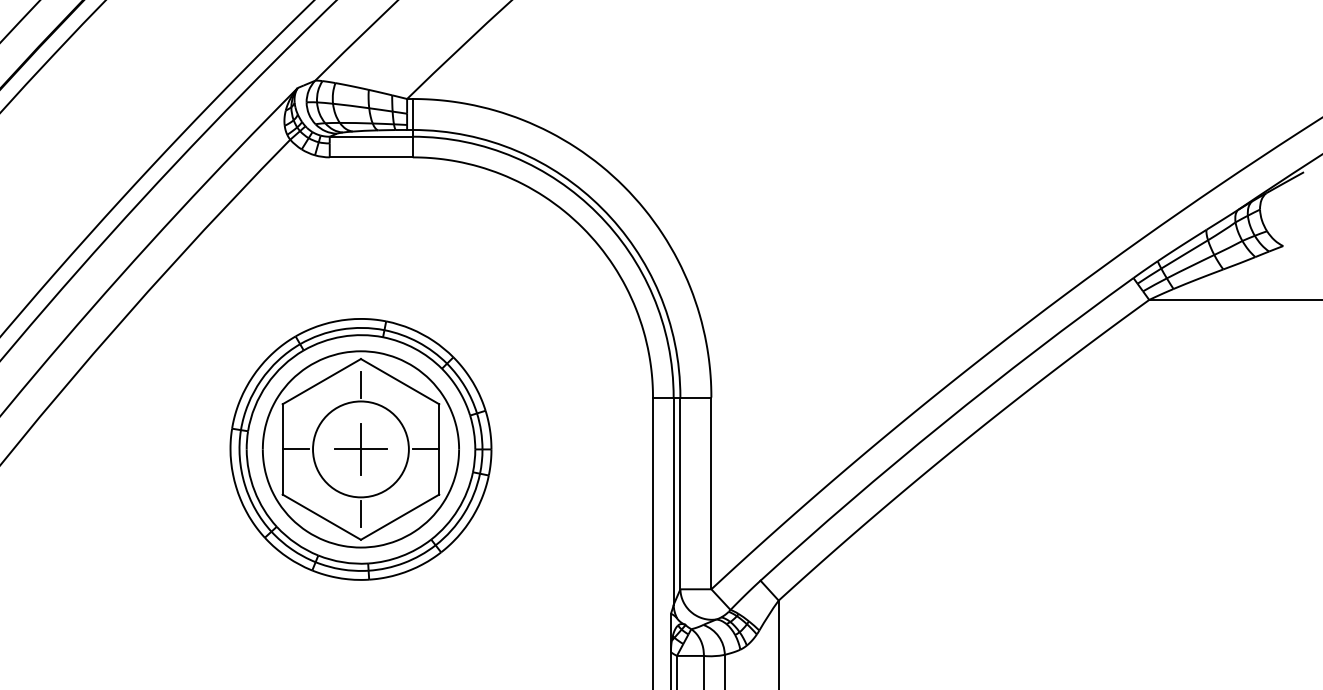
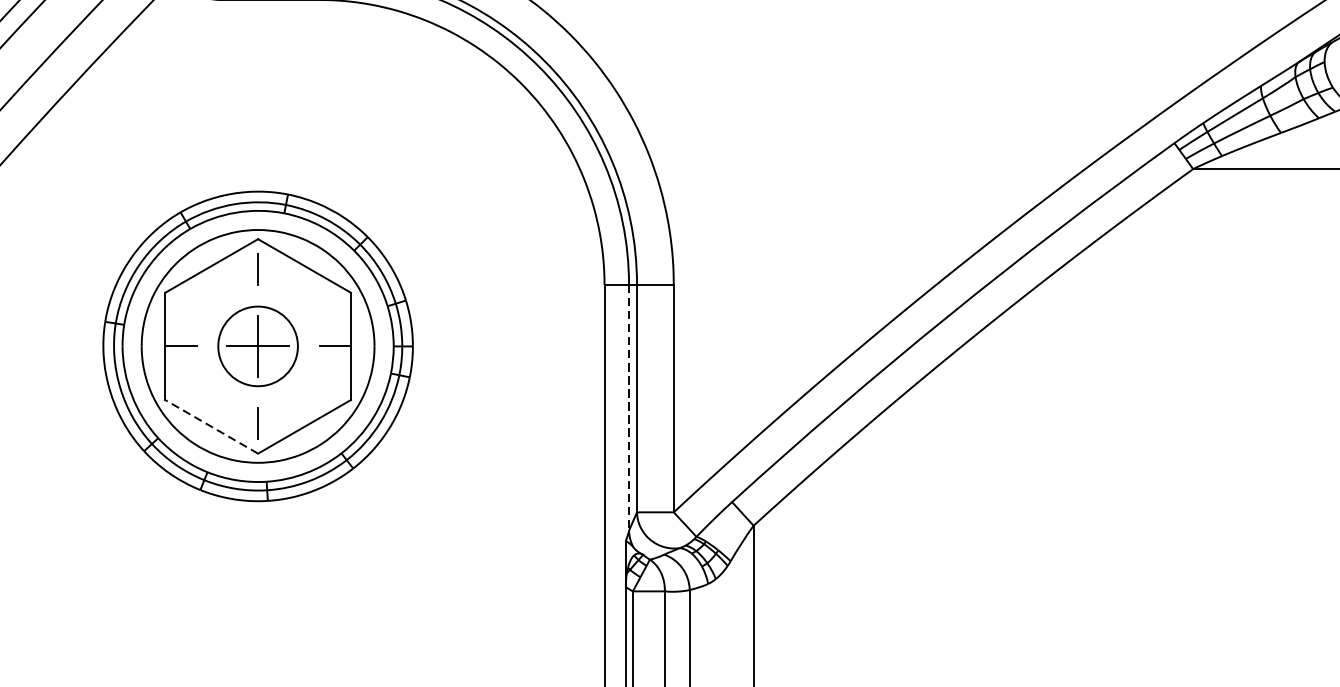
circle: (360, 449) -> (257, 346), size x0.7
line: (673, 501) -> (628, 408), solid -> dashed
line: (321, 516) -> (211, 425), solid -> dashed

